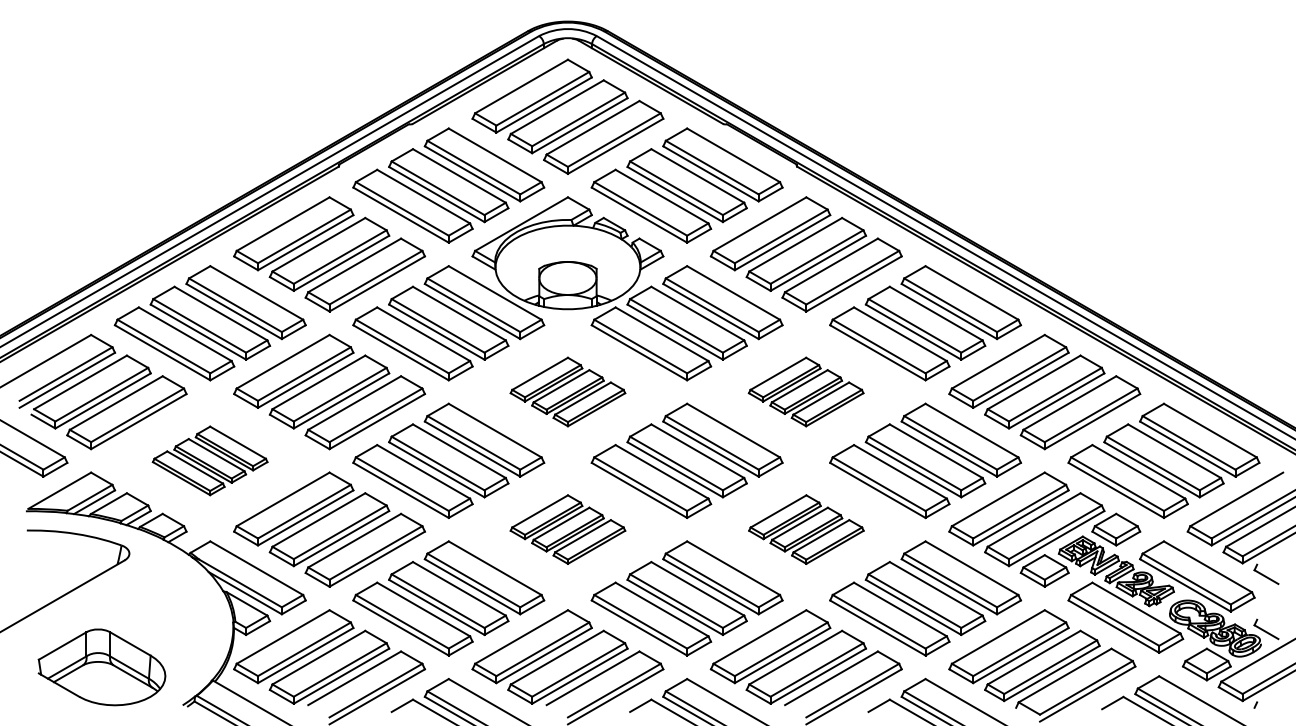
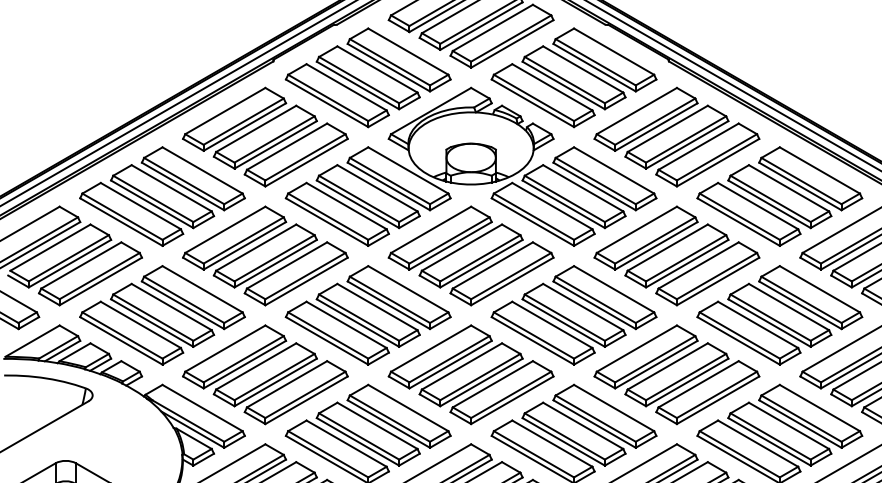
part: (567, 391) -> (470, 255), size x1.67
part: (805, 391) -> (676, 255), size x1.67
part: (209, 460) -> (161, 315), size x1.67
part: (567, 529) -> (470, 374), size x1.67
part: (806, 529) -> (677, 374), size x1.67

